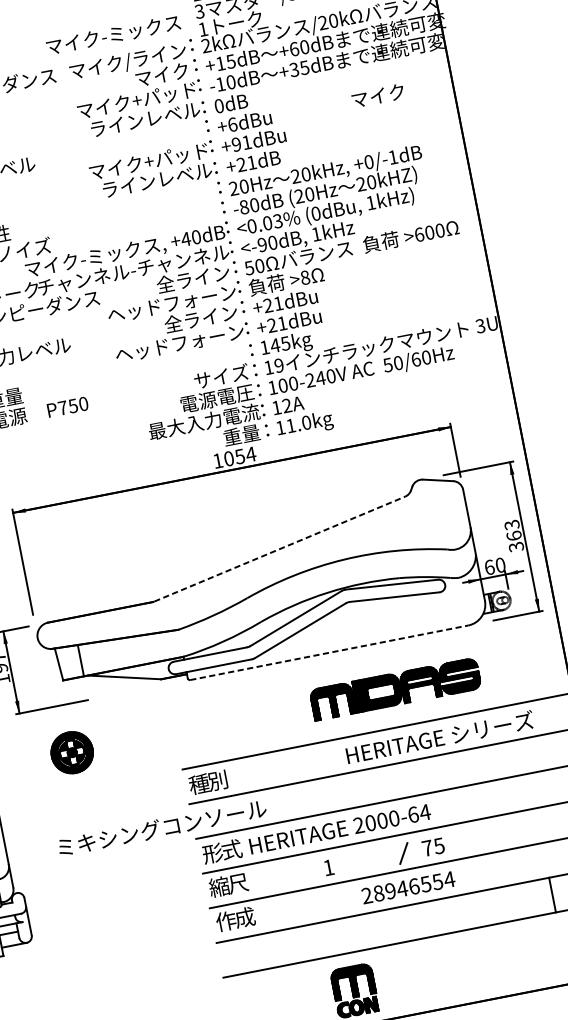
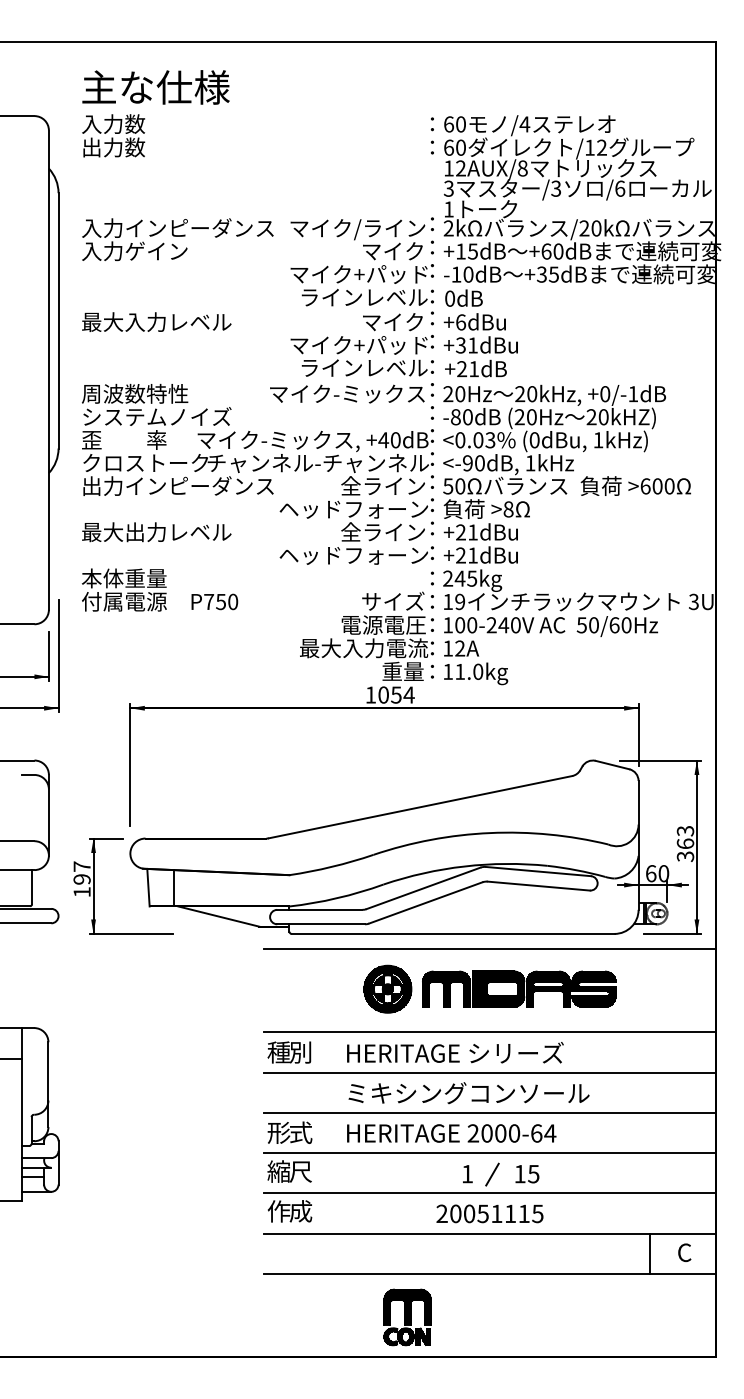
text: (113, 34) -> (347, 393), moved
text: (377, 96) -> (392, 322), moved
text: (236, 144) -> (460, 345), +91dBu -> +31dBu
text: (265, 347) -> (448, 578), 145kg -> 245kg
line: (279, 549) -> (420, 807), dashed -> solid
line: (329, 652) -> (453, 933), dashed -> solid
line: (363, 660) -> (489, 949), added
text: (440, 737) -> (455, 1052), moved
part: (71, 752) -> (387, 988), moved
text: (161, 828) -> (468, 1093), moved
text: (340, 829) -> (451, 1133), moved
text: (427, 848) -> (519, 1174), 75 -> 15
text: (328, 868) -> (467, 1174), moved
text: (413, 886) -> (496, 1213), 28946554 -> 20051115

